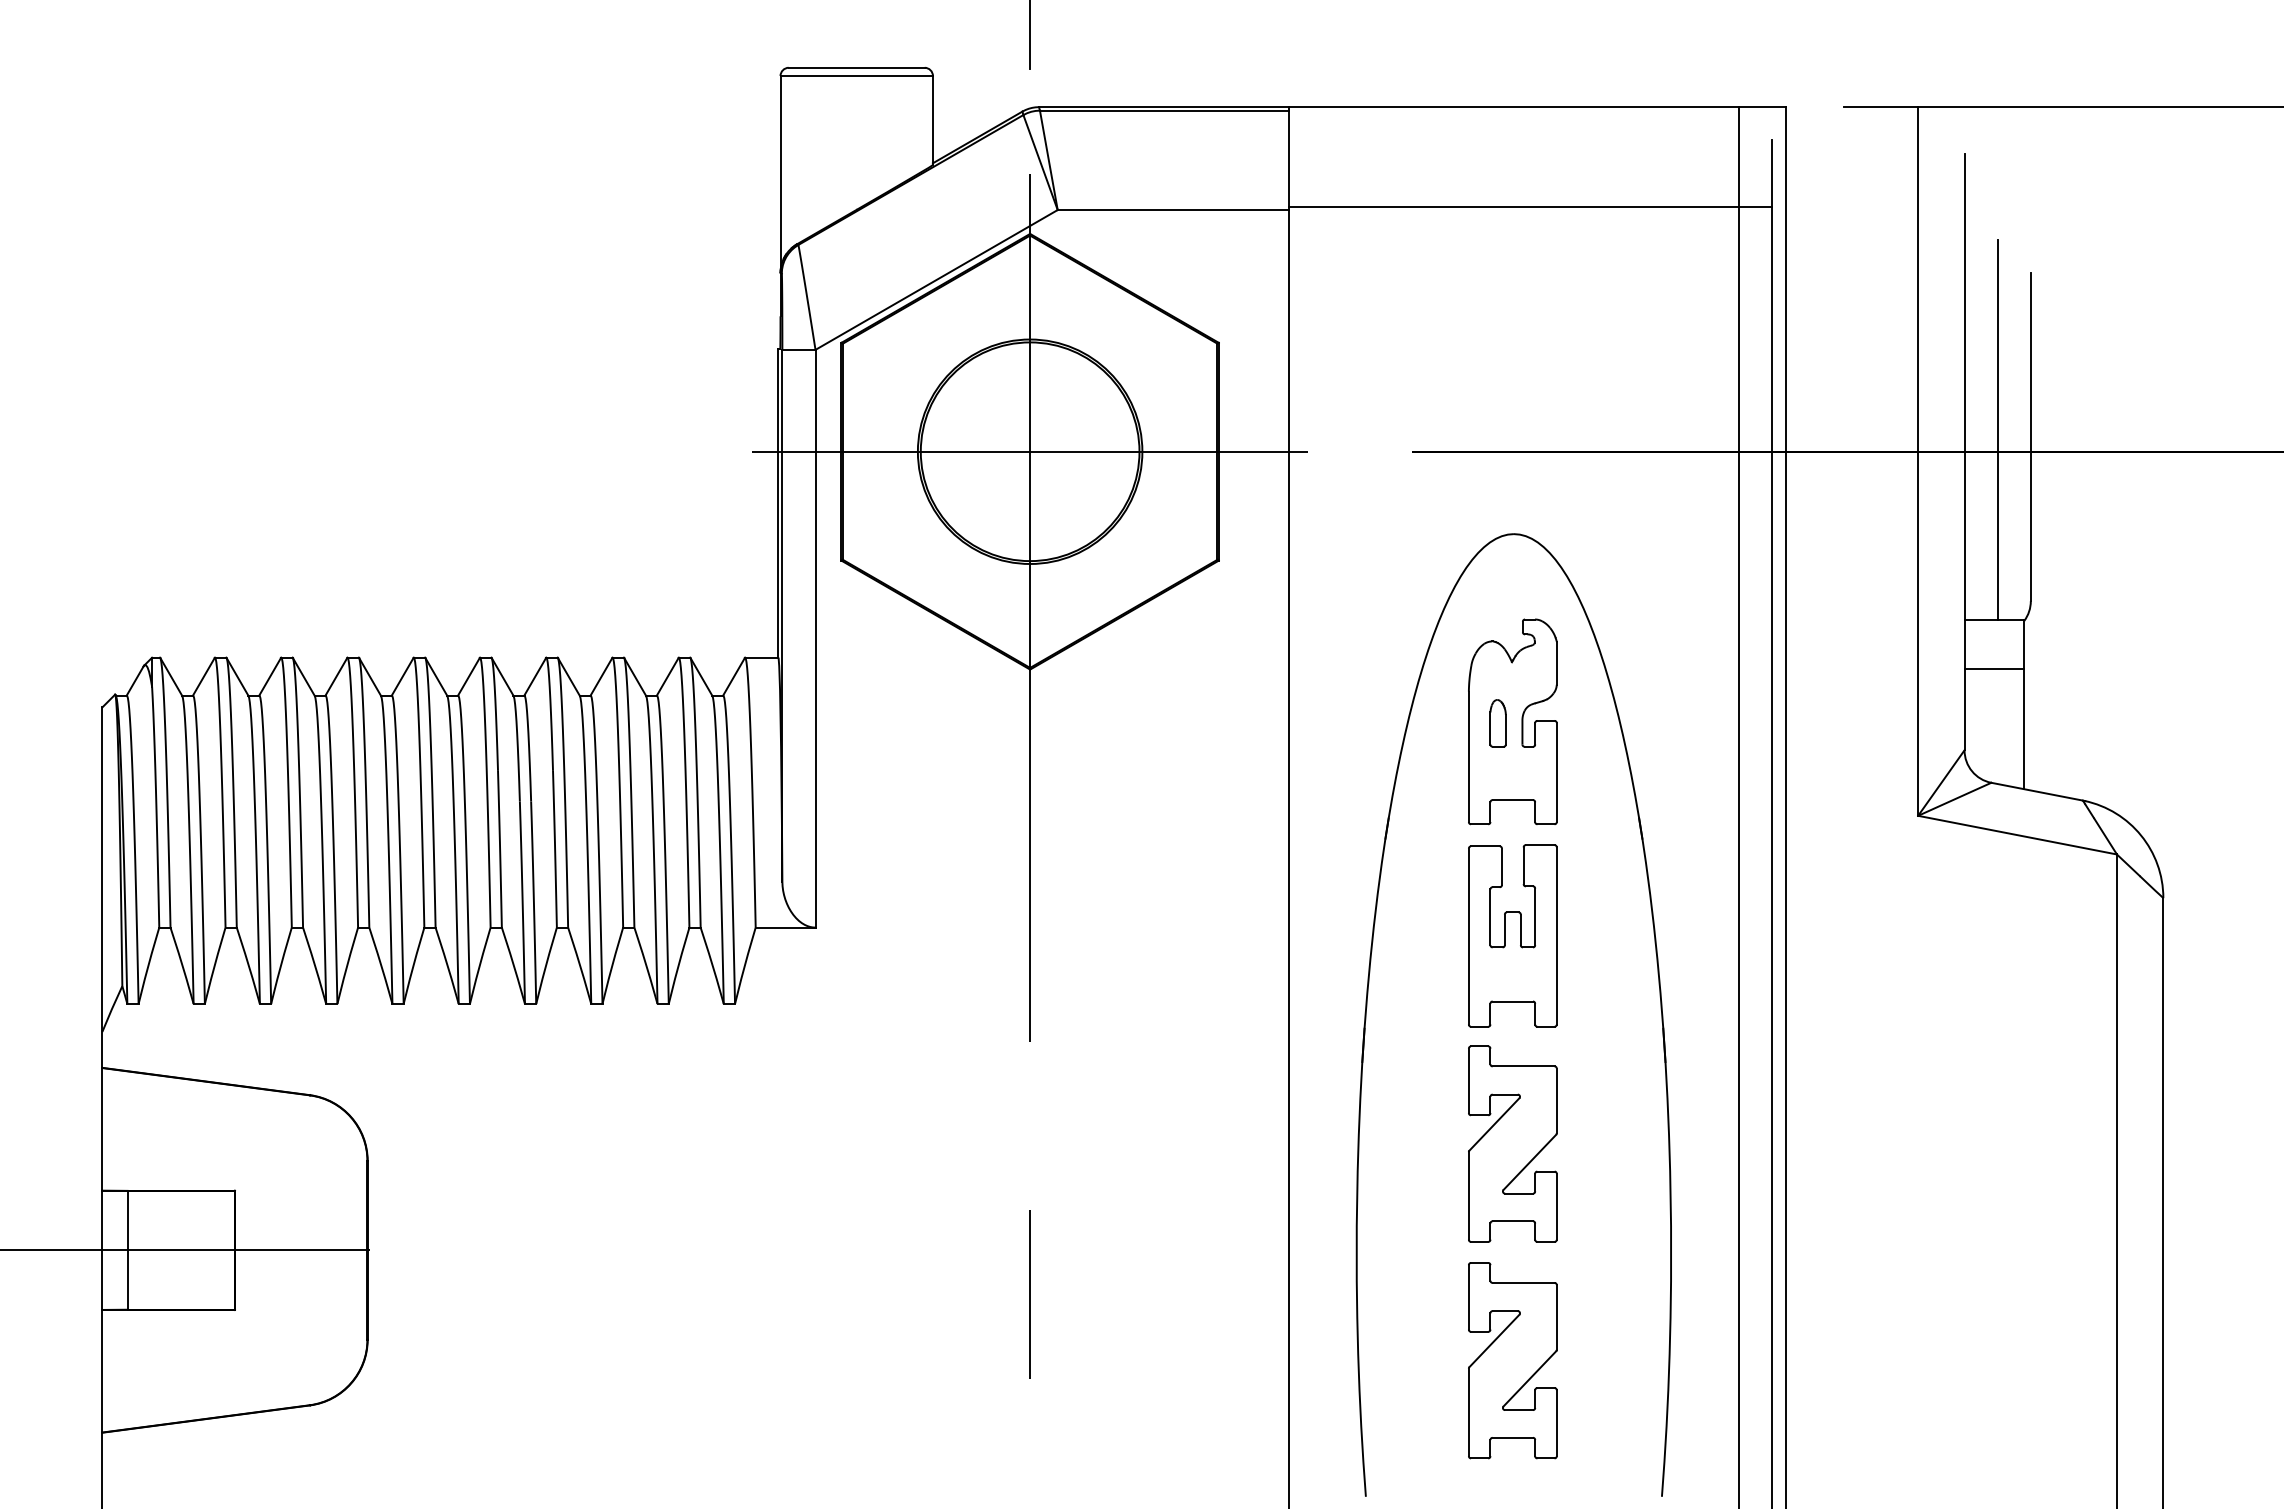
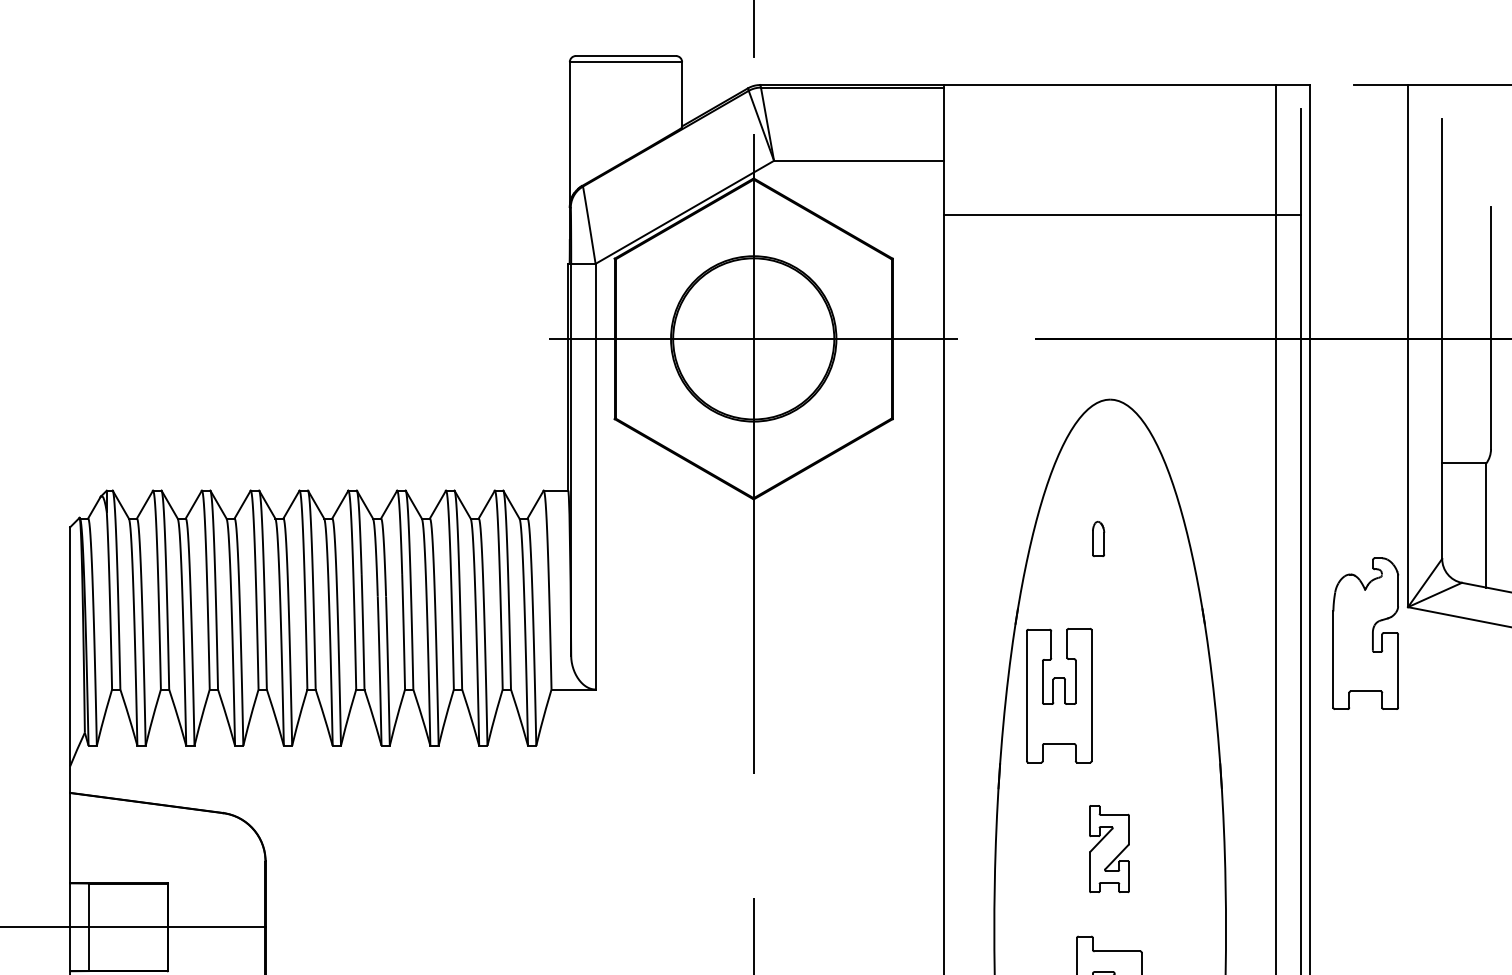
line: (1530, 206) -> (1122, 214), moved
line: (1997, 429) -> (1466, 322), removed
line: (1994, 669) -> (1464, 499), removed
part: (1512, 721) -> (1365, 633), moved
part: (1512, 935) -> (1059, 695), moved
part: (1512, 1143) -> (1109, 848), size x0.6

